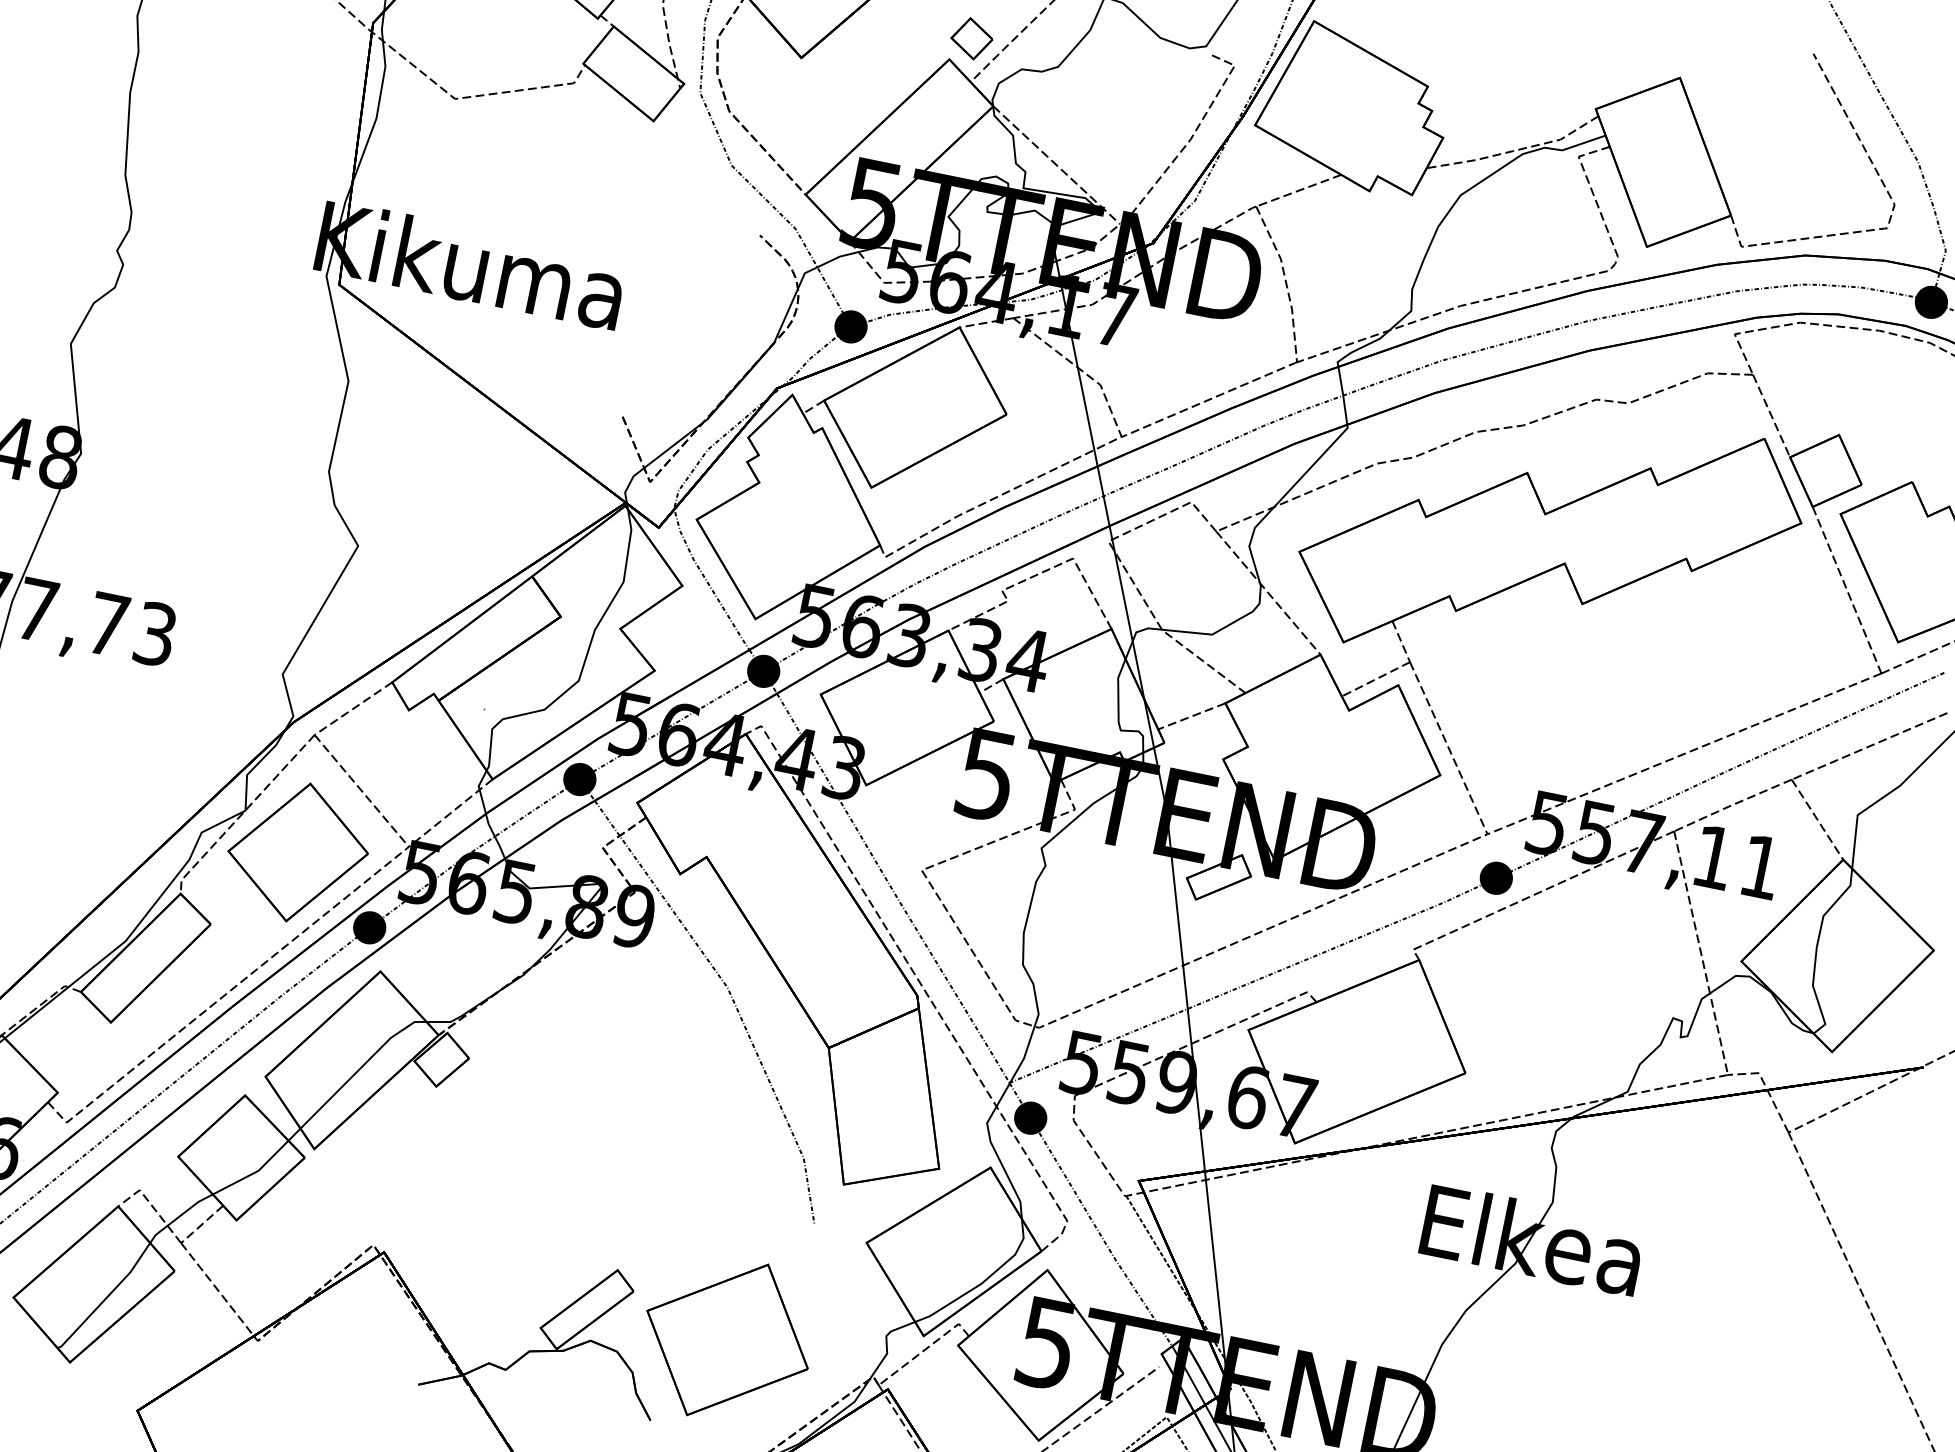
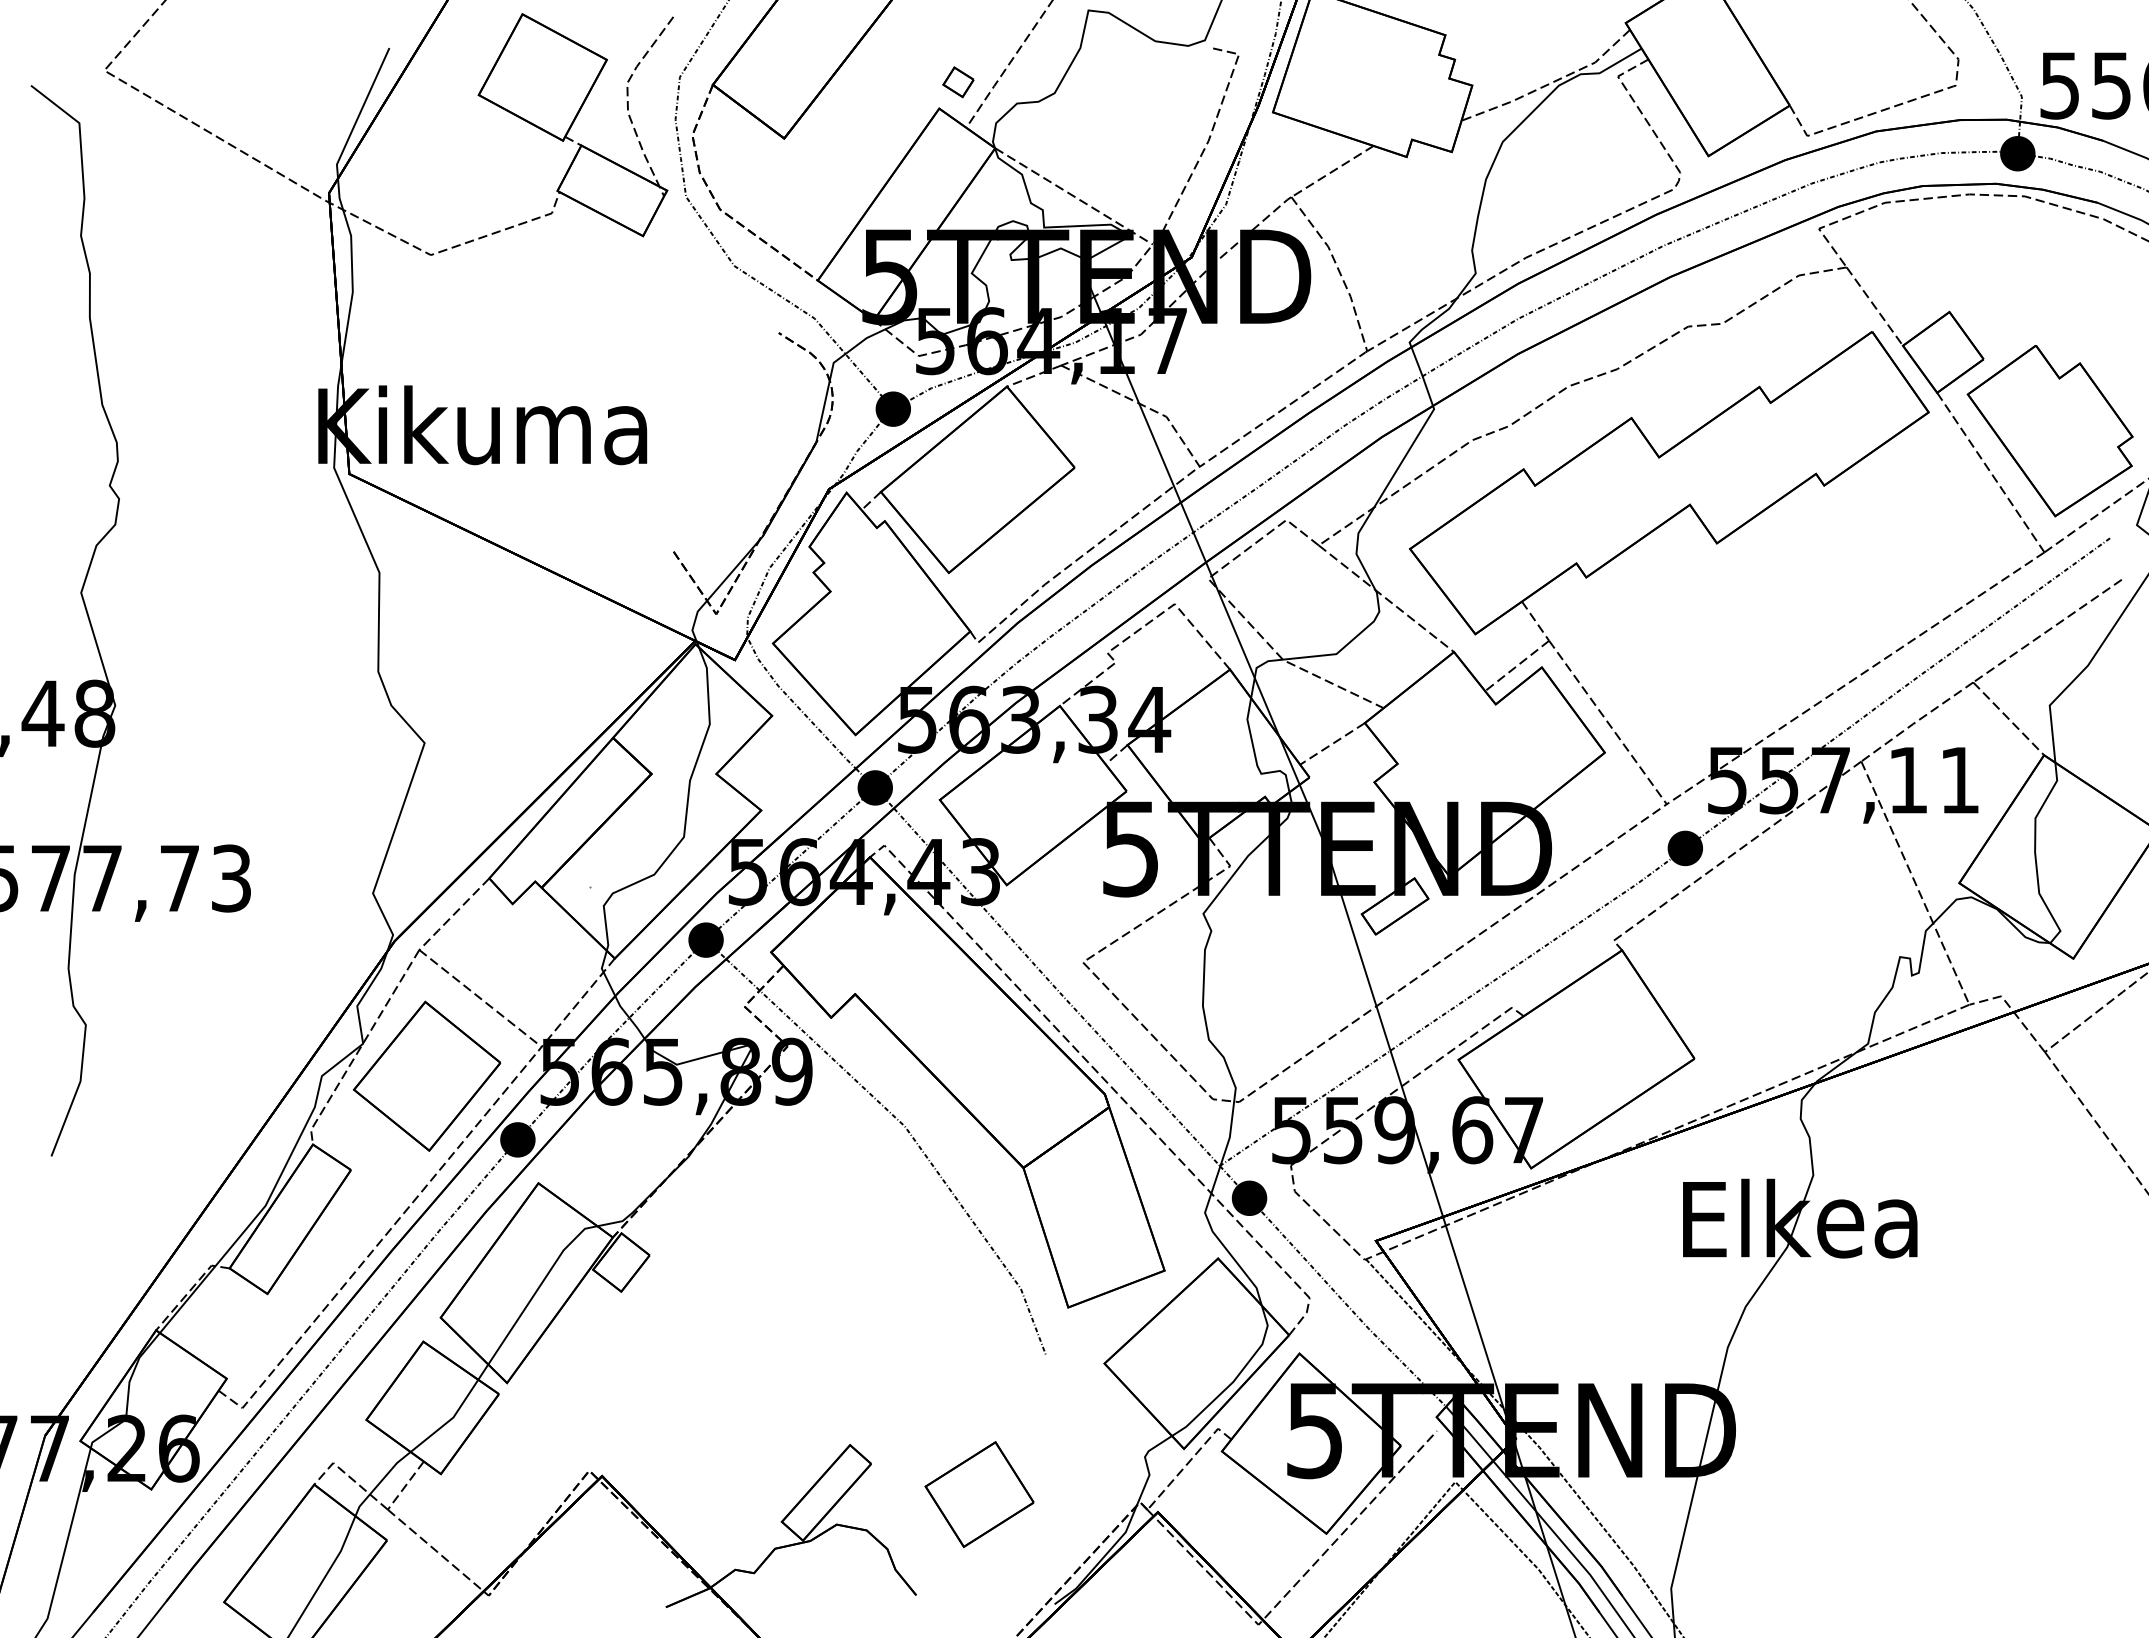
part: (971, 39) -> (958, 82), size x0.7
part: (727, 1339) -> (979, 1494), size x0.6

